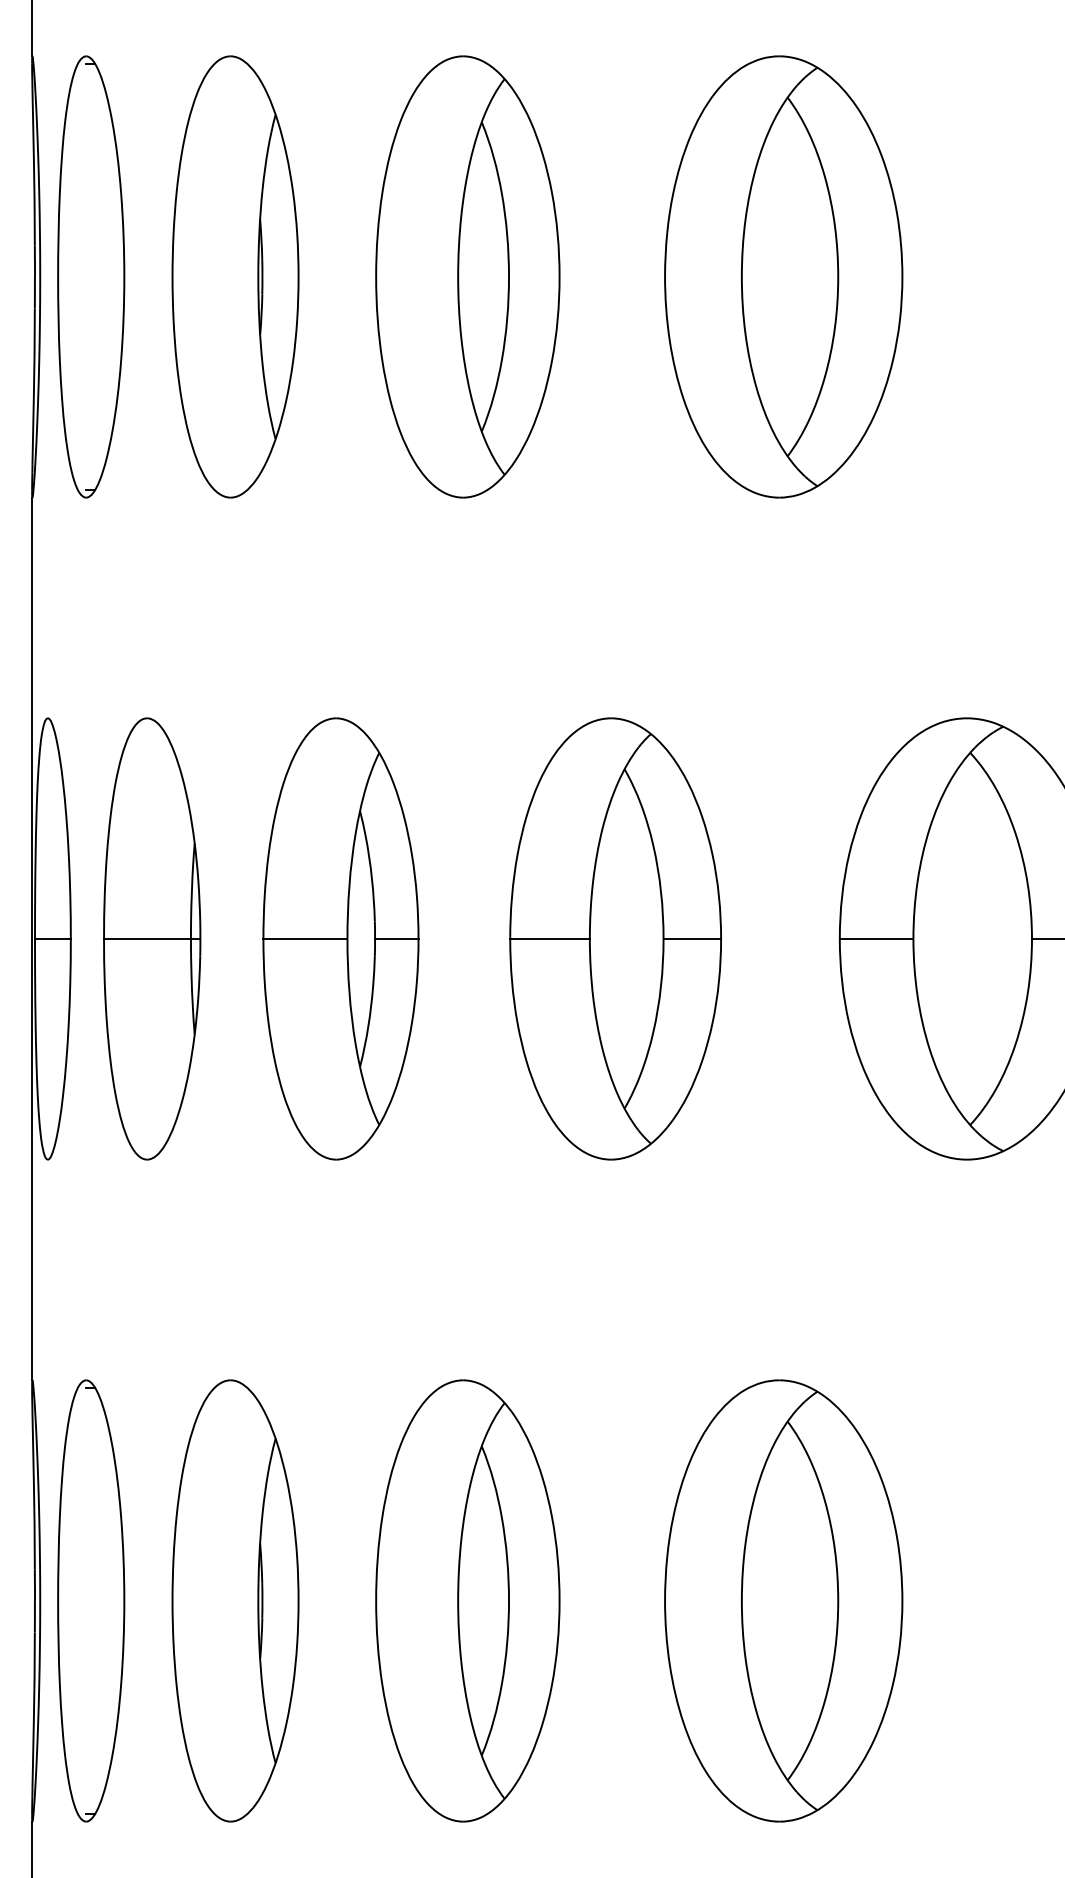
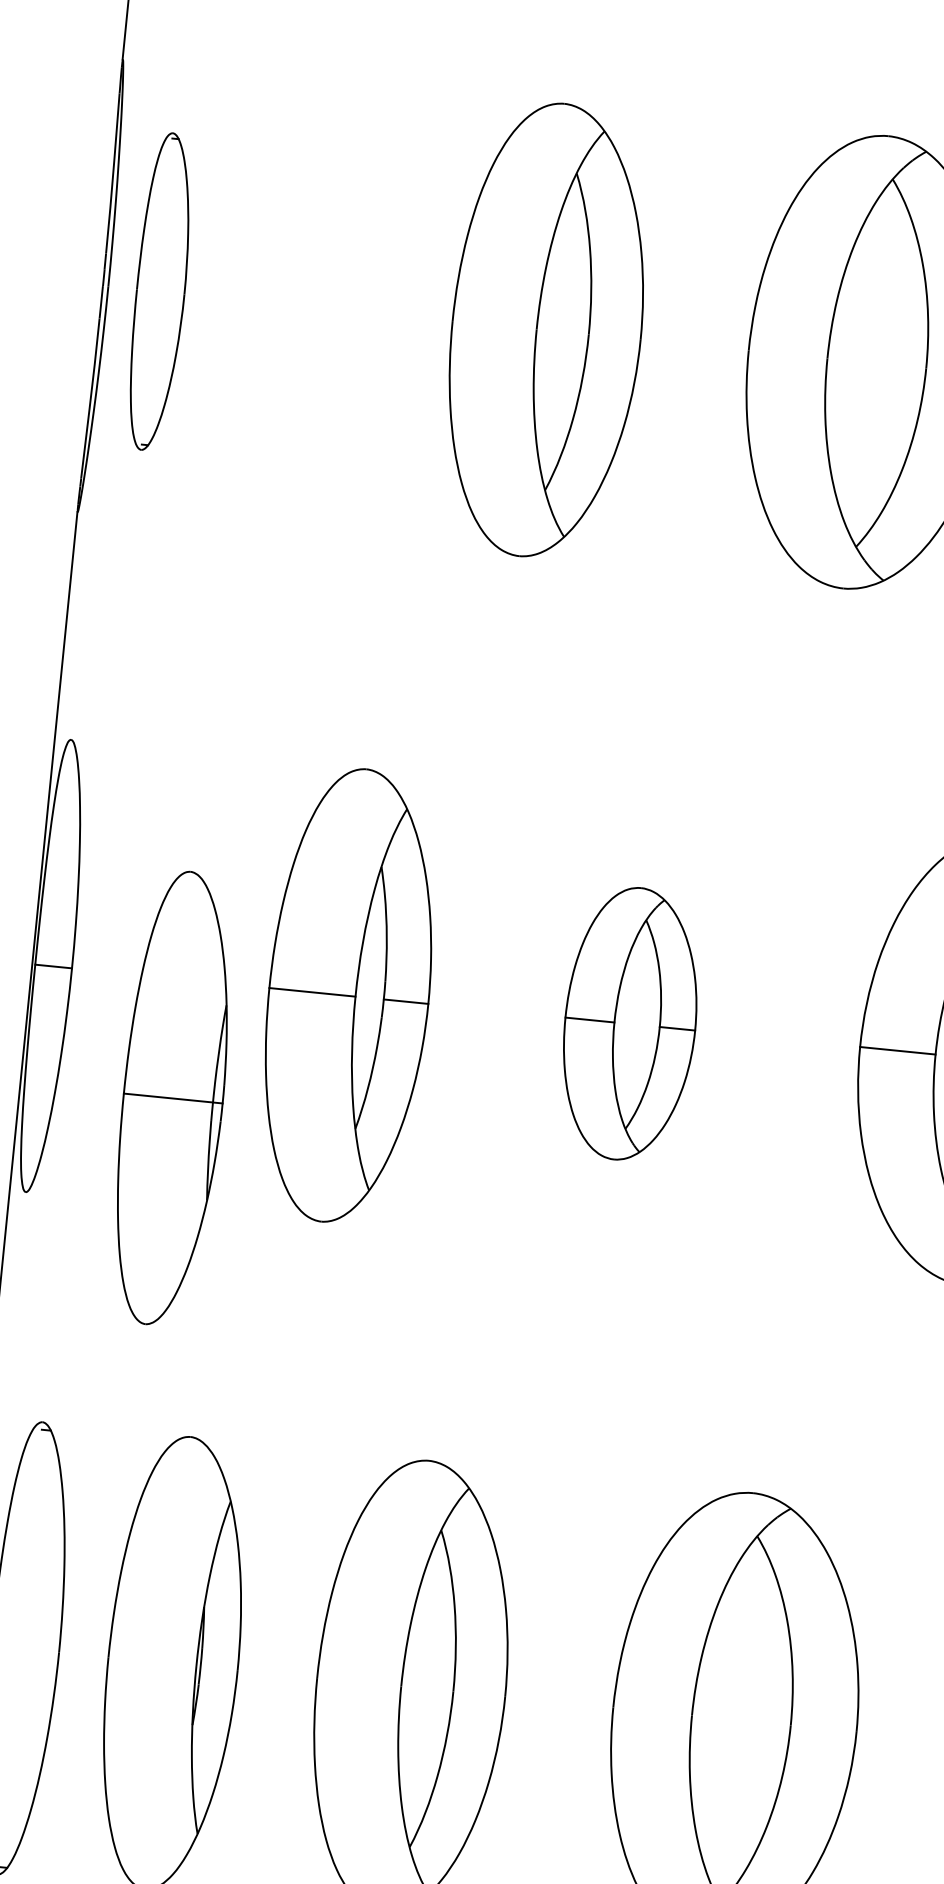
part: (91, 276) -> (160, 291), size x0.7
part: (235, 276) -> (308, 306), removed
part: (152, 938) -> (173, 1098), moved
part: (615, 938) -> (630, 1023), size x0.6

